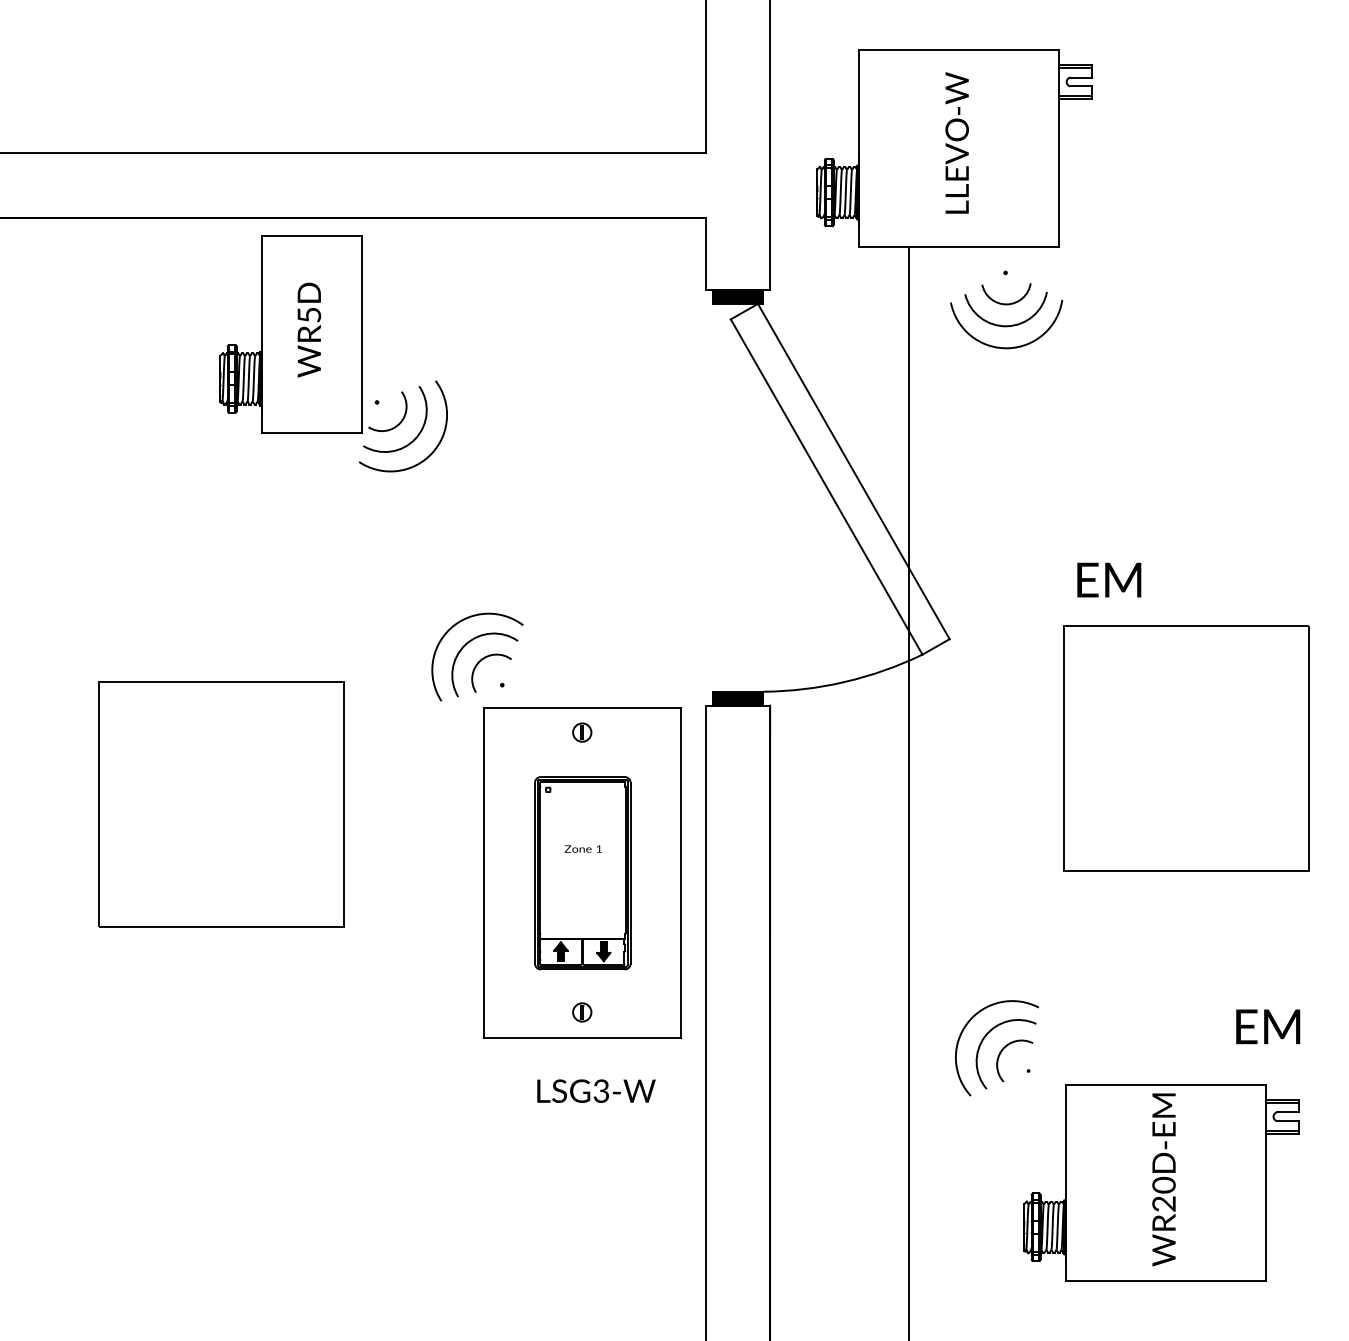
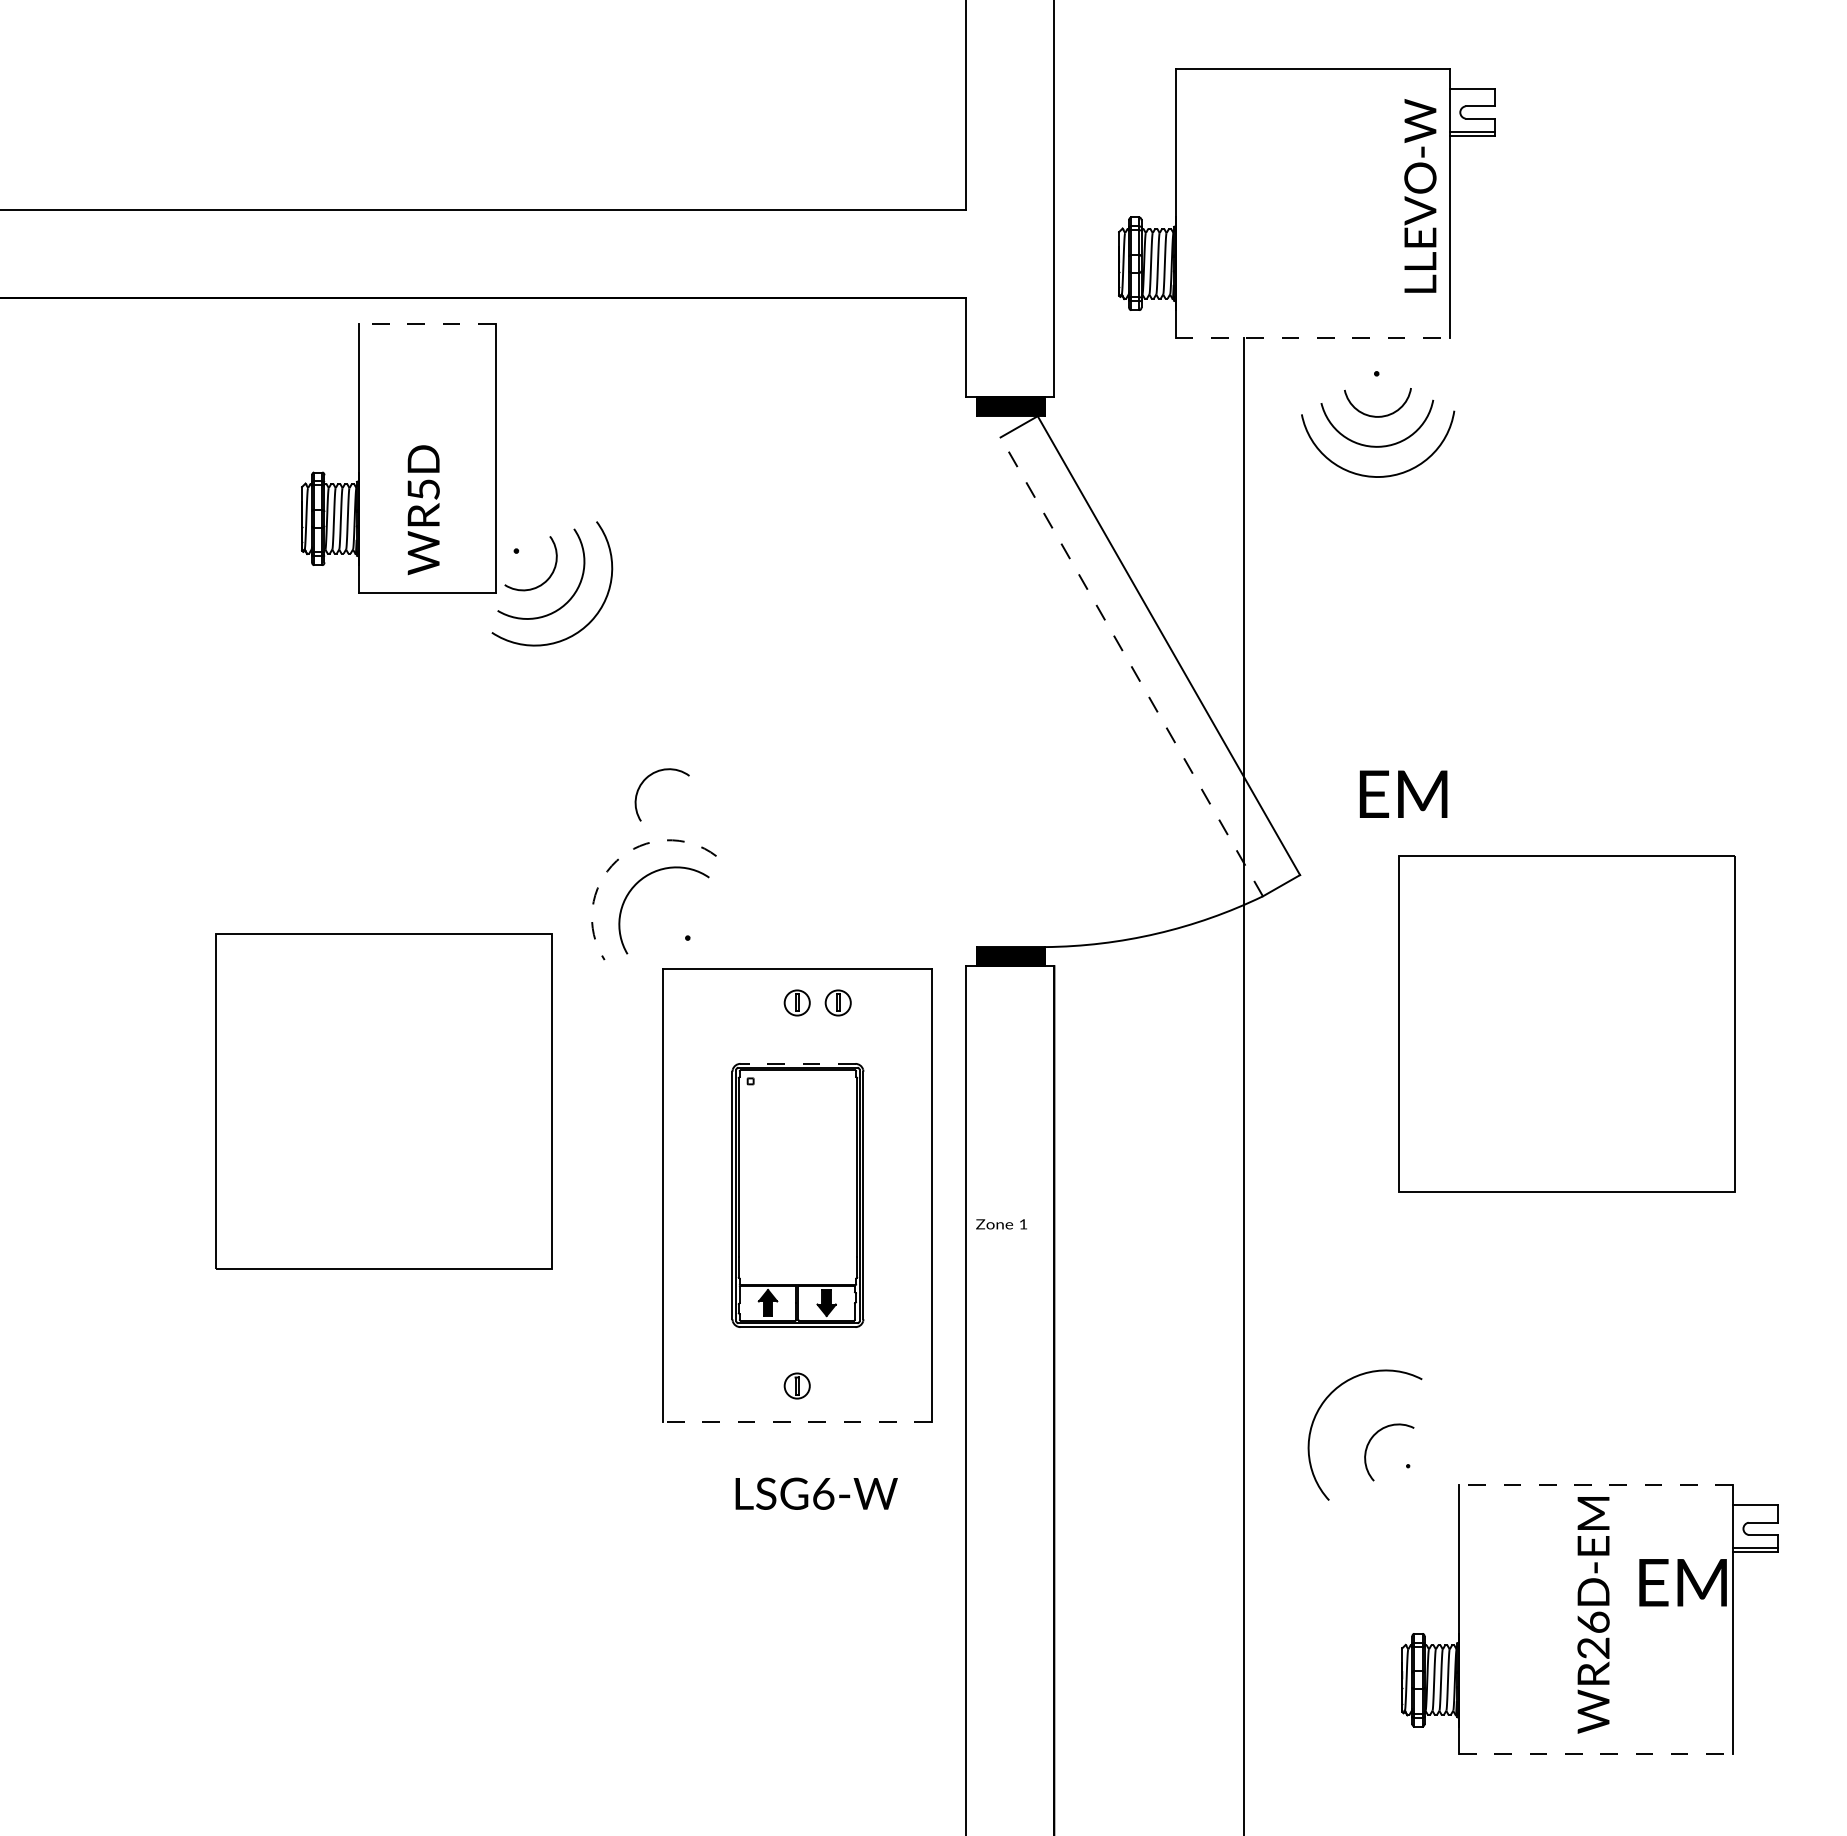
line: (1075, 68) -> (1472, 93), removed
text: (957, 142) -> (1420, 195), moved
line: (312, 236) -> (427, 323), solid -> dashed
line: (959, 246) -> (1313, 337), solid -> dashed
text: (309, 330) -> (423, 510), moved
line: (826, 486) -> (1131, 666), solid -> dashed
text: (1109, 579) -> (1403, 793), moved
arc: (450, 628) -> (616, 860), solid -> dashed
arc: (483, 659) -> (650, 776), moved
part: (611, 732) -> (837, 1002), added
part: (1185, 747) -> (1566, 1023), moved
line: (582, 776) -> (797, 1063), solid -> dashed
part: (220, 804) -> (383, 1101), moved
text: (583, 849) -> (1001, 1224), moved
text: (1267, 1026) -> (1682, 1582), moved
line: (582, 1038) -> (797, 1421), solid -> dashed
arc: (983, 1040) -> (1346, 1424), removed
line: (1165, 1085) -> (1595, 1485), solid -> dashed
text: (601, 1090) -> (823, 1493), LSG3-W -> LSG6-W
line: (1282, 1102) -> (1755, 1509), removed
text: (1163, 1185) -> (1592, 1622), WR20D-EM -> WR26D-EM
line: (1166, 1281) -> (1596, 1754), solid -> dashed

